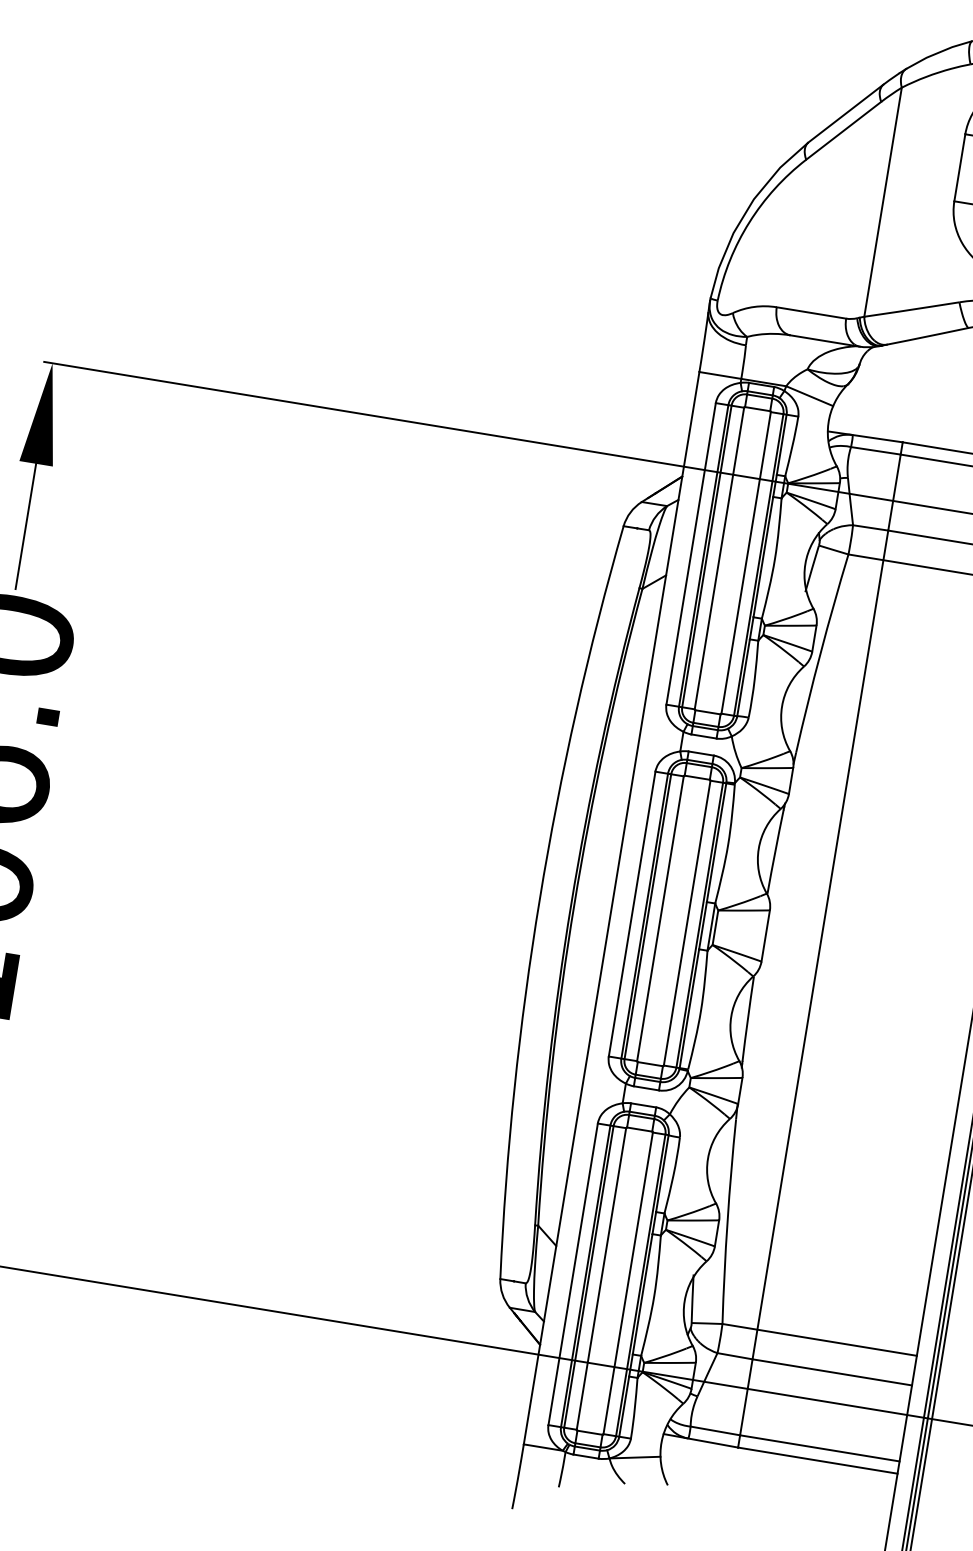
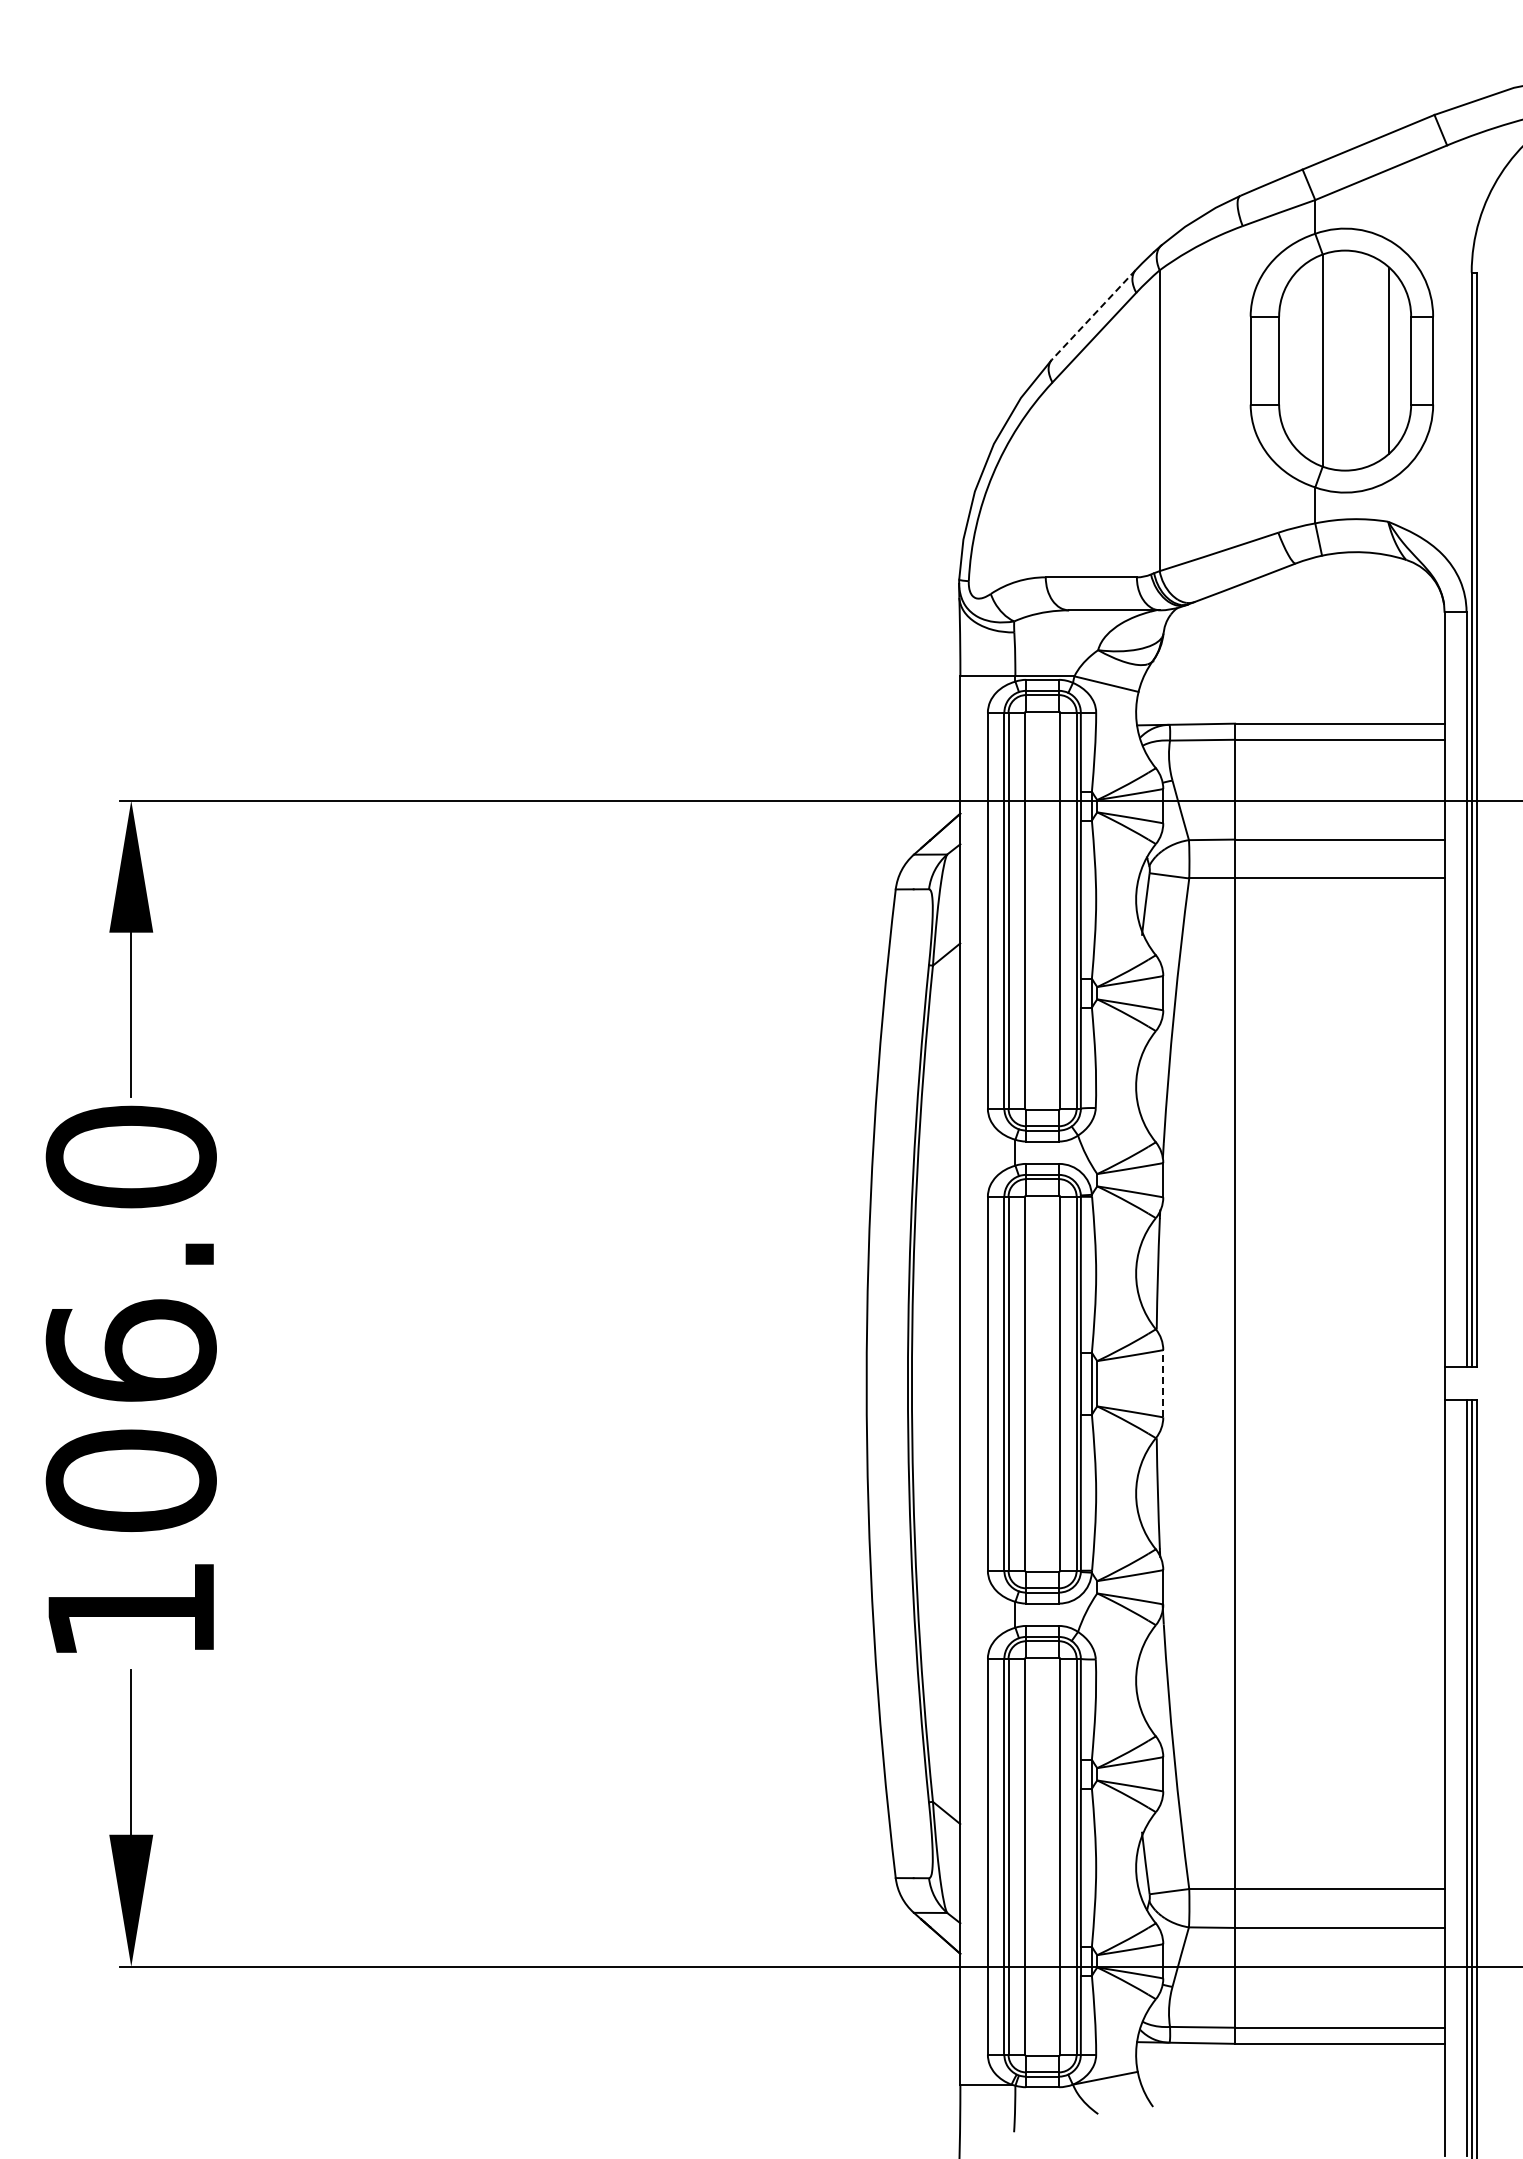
line: (845, 113) -> (1093, 315), solid -> dashed
line: (765, 935) -> (1163, 1383), solid -> dashed

